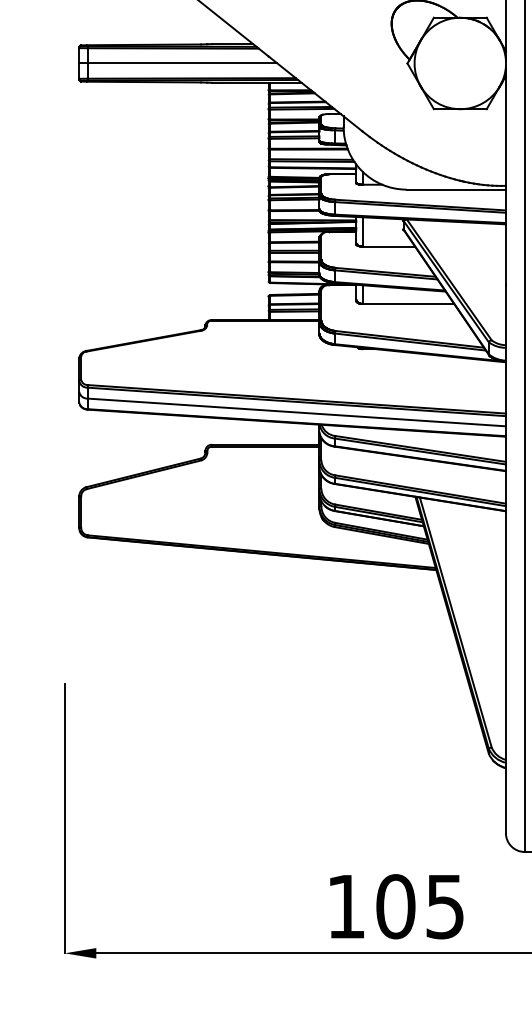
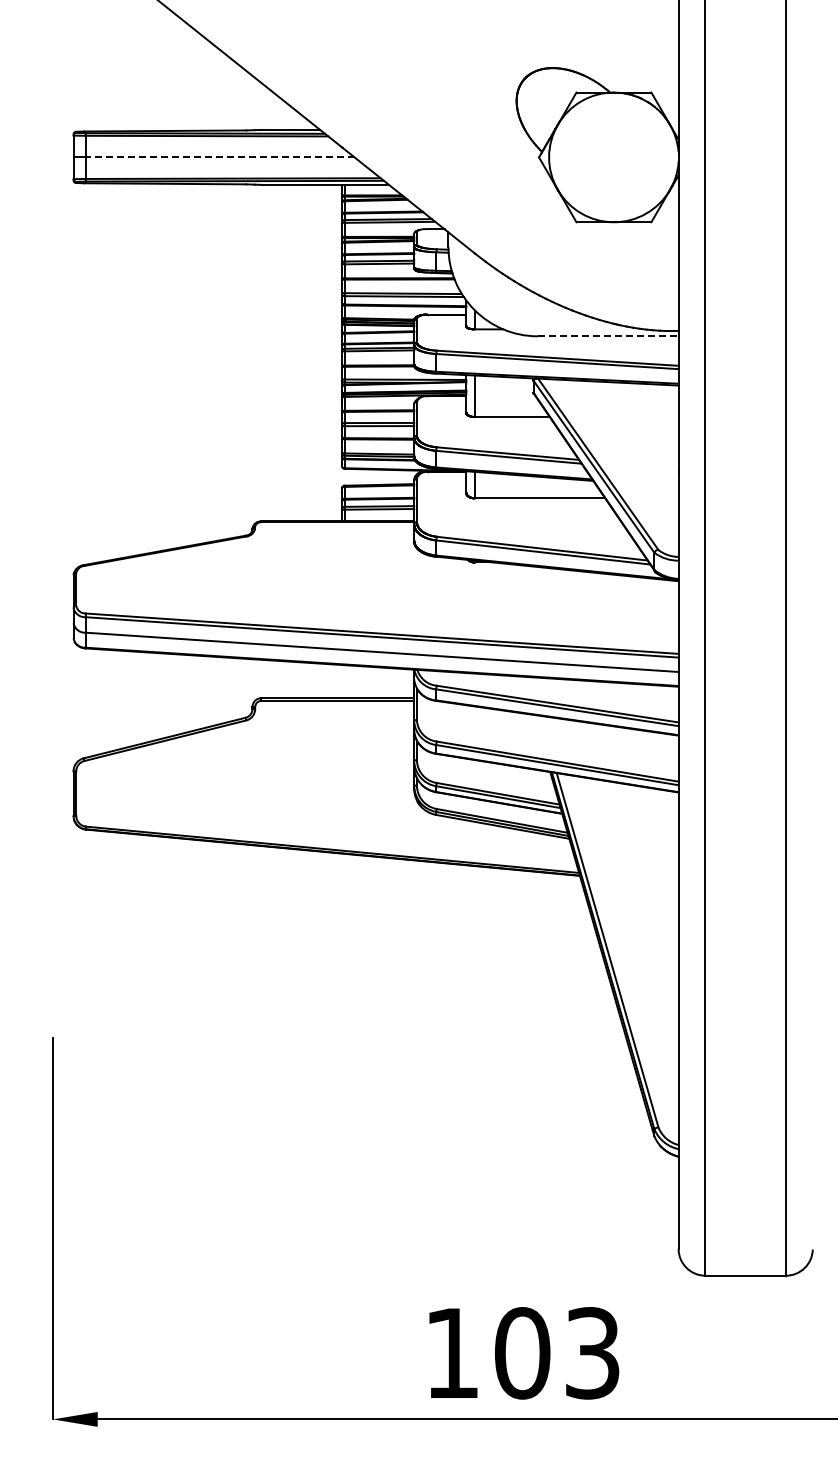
line: (182, 63) -> (219, 157), solid -> dashed
line: (456, 189) -> (608, 336), solid -> dashed
text: (445, 906) -> (592, 1353), 105 -> 103

